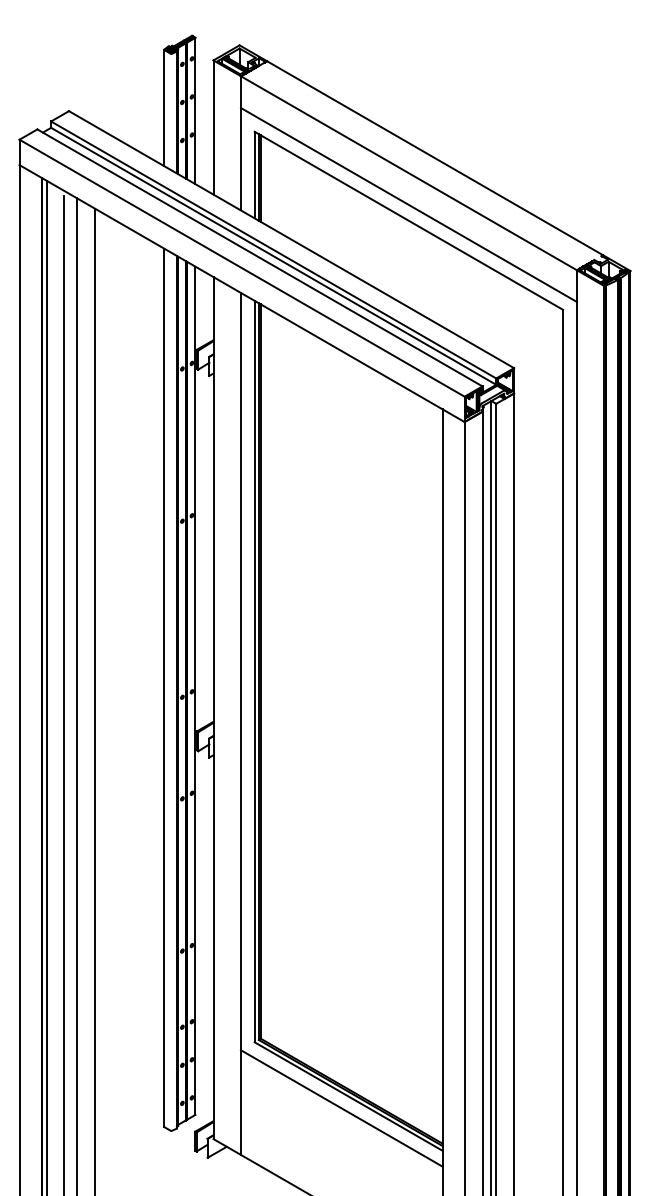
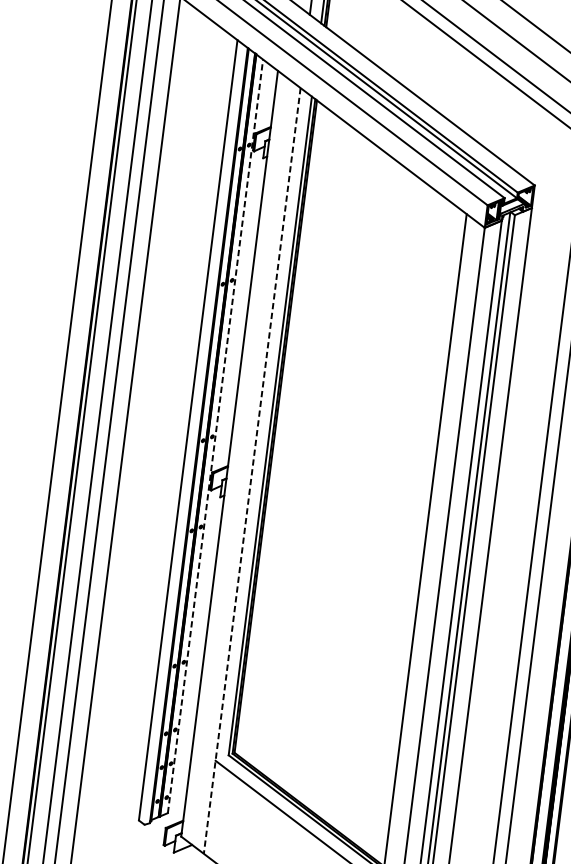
line: (195, 690) -> (215, 436), solid -> dashed
line: (240, 723) -> (251, 470), solid -> dashed

